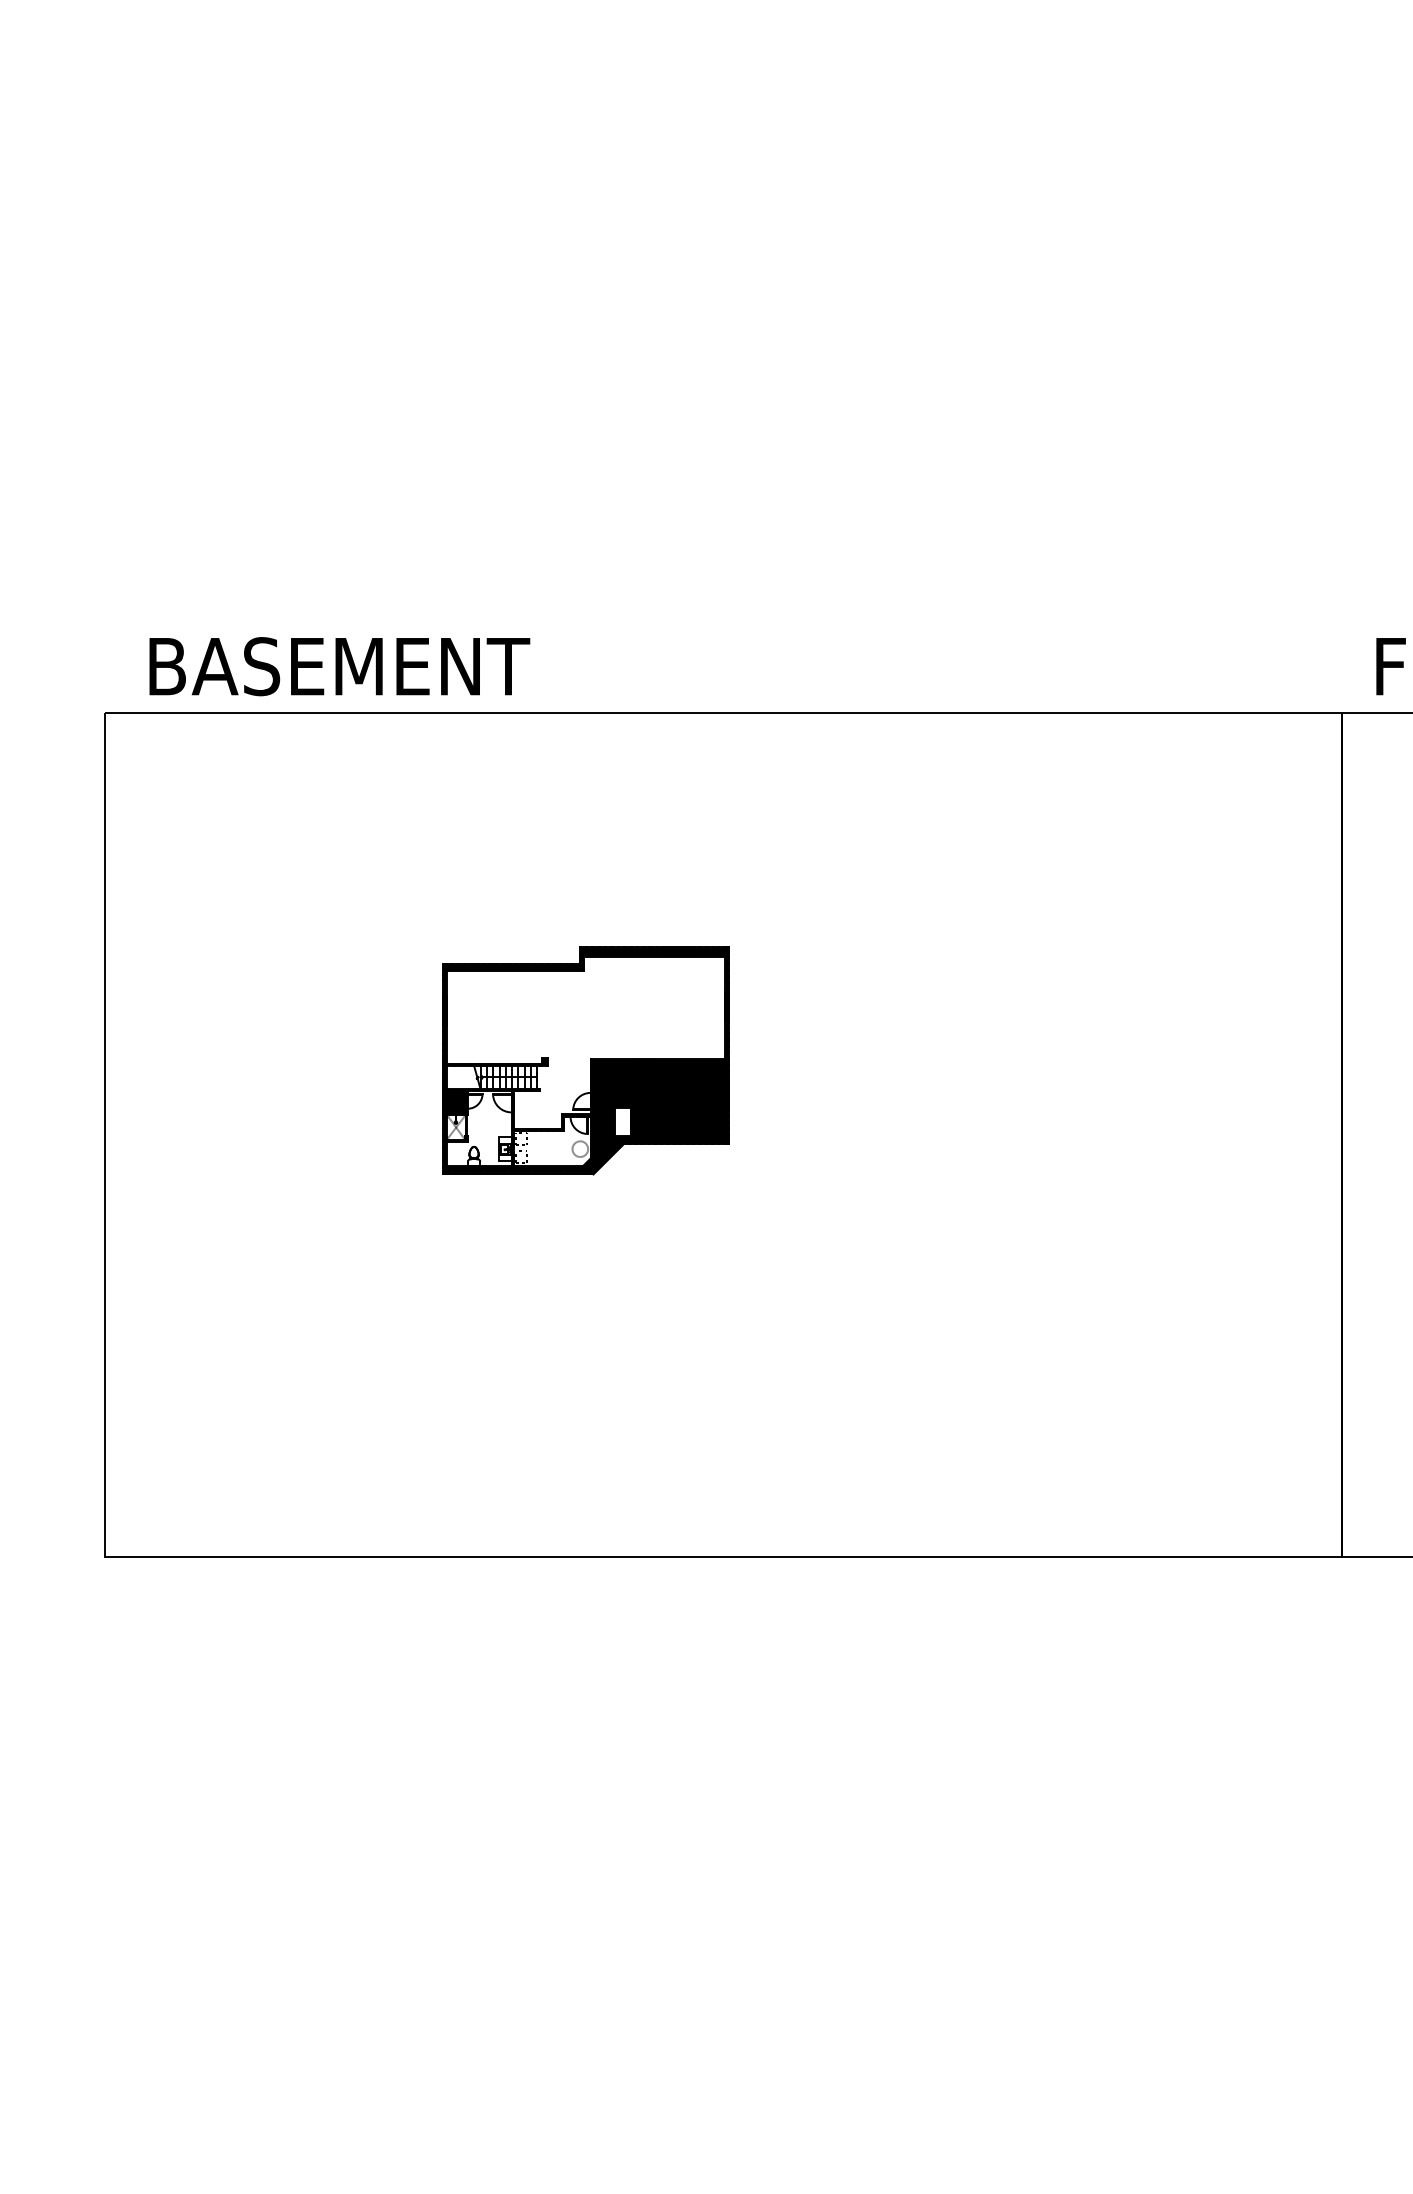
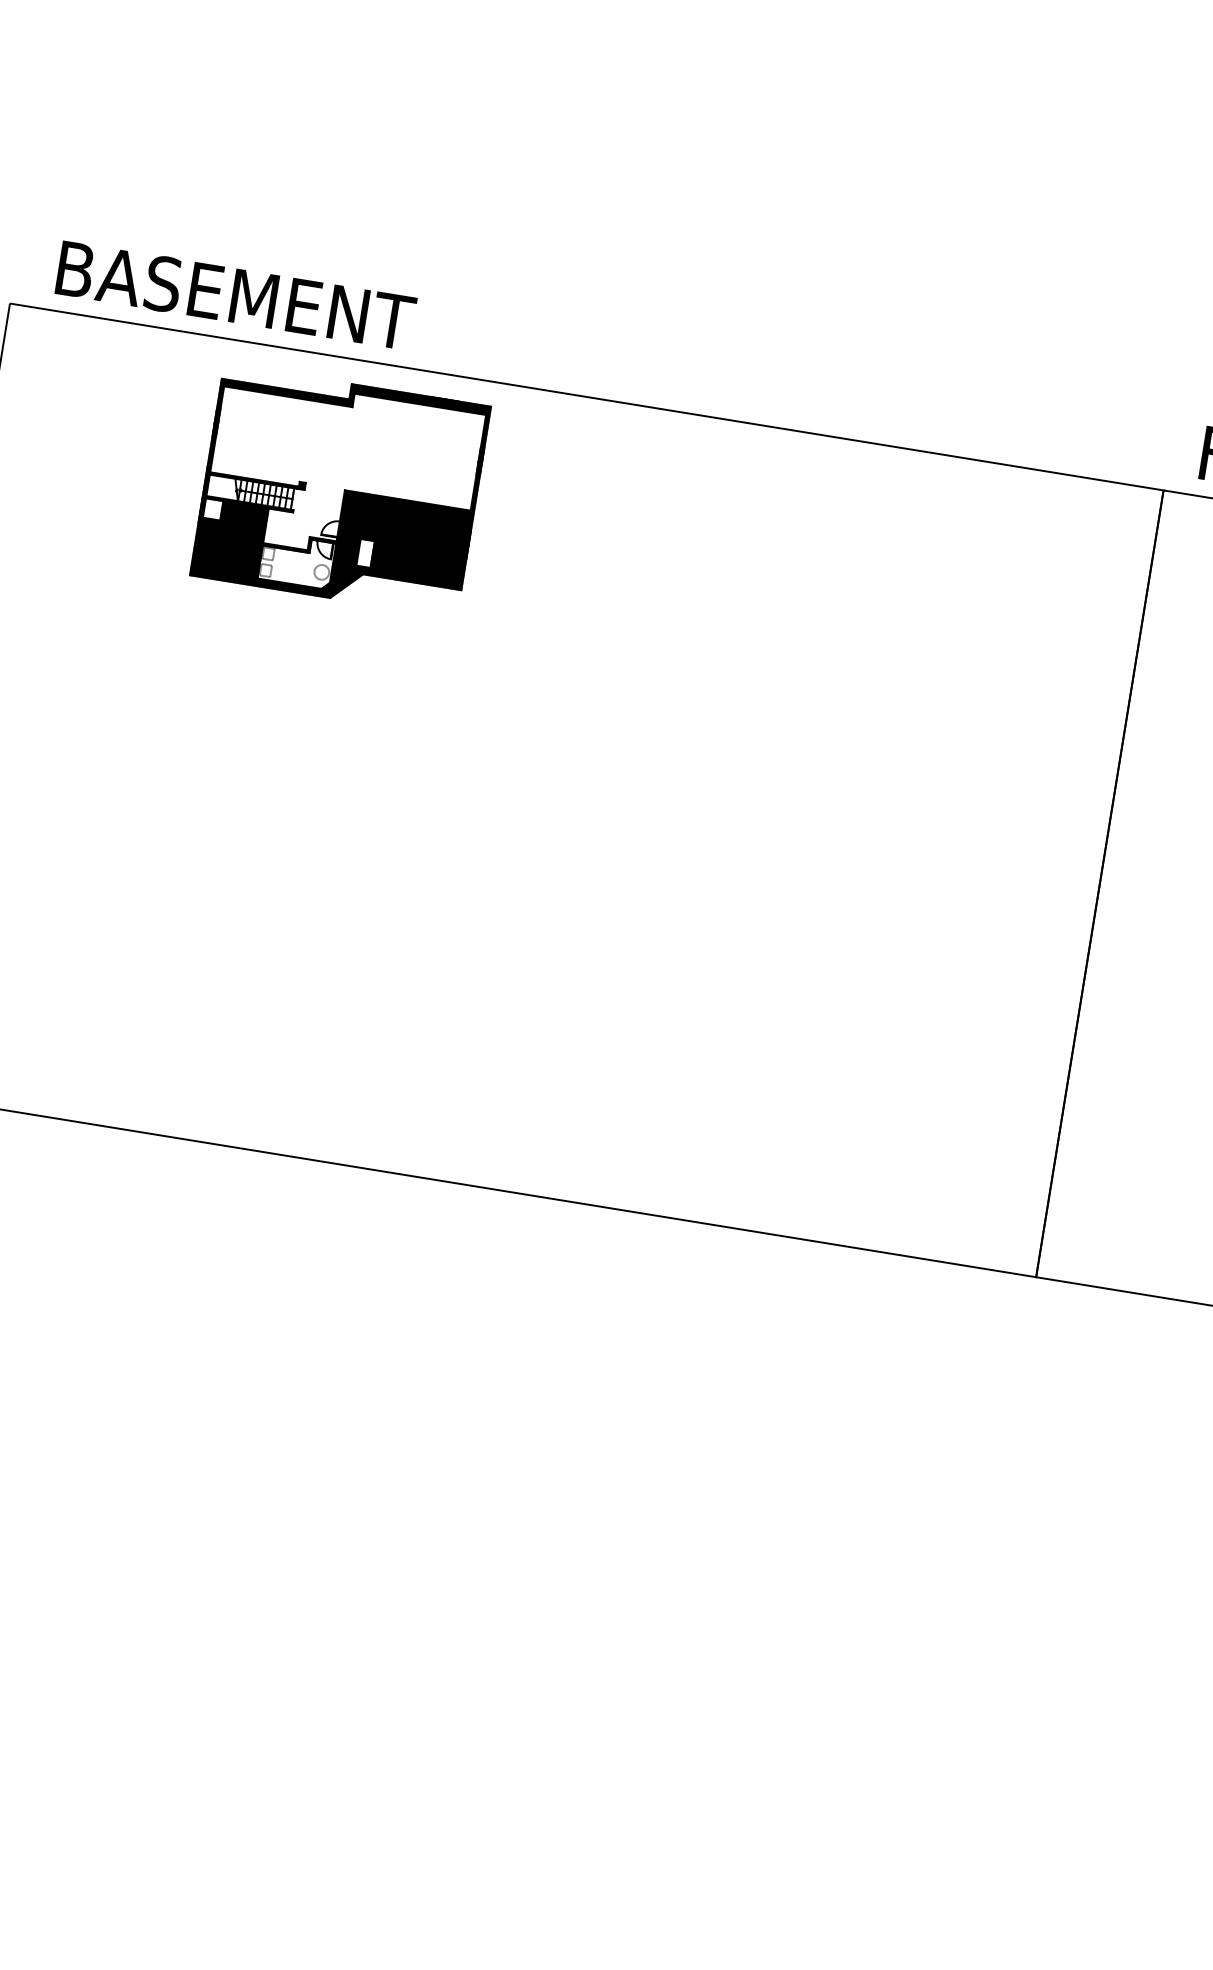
part: (585, 1060) -> (340, 490), moved

